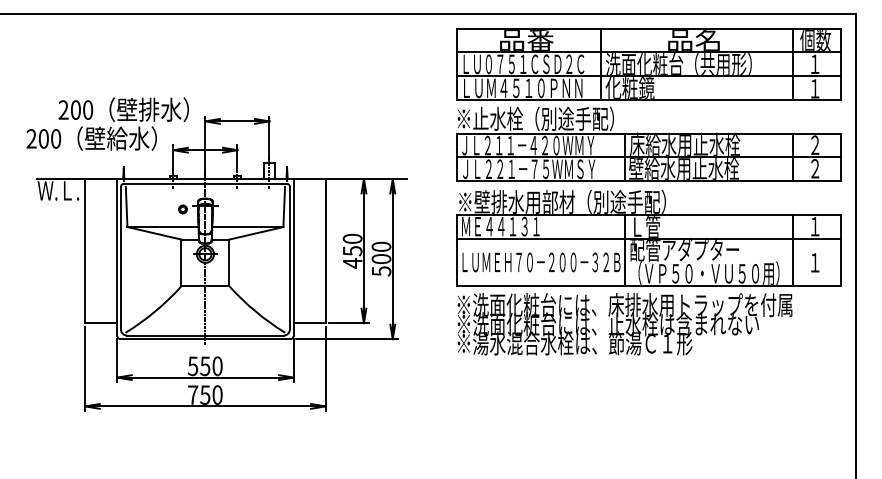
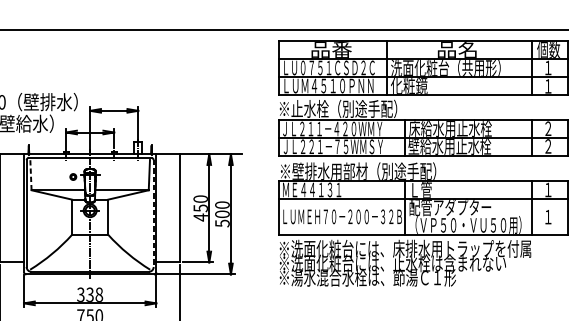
line: (126, 206) -> (30, 174), solid -> dashed
line: (289, 258) -> (153, 213), solid -> dashed
text: (205, 365) -> (90, 294), 550 -> 338

